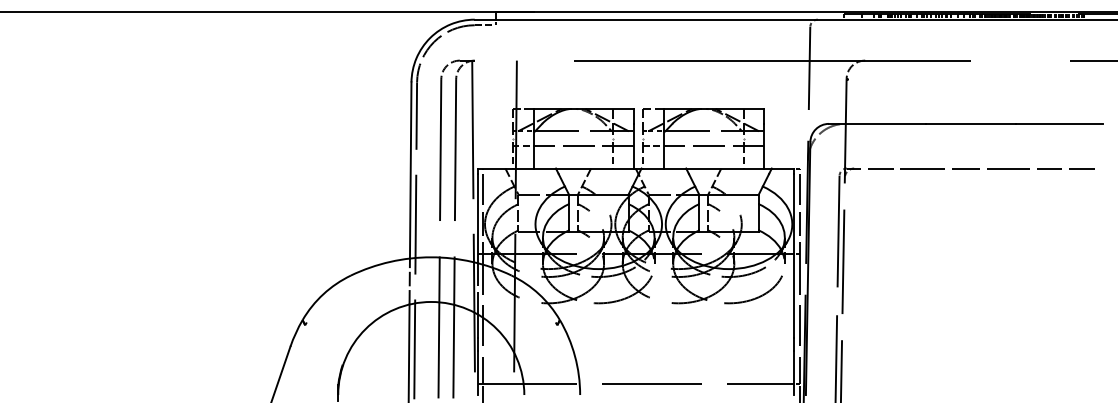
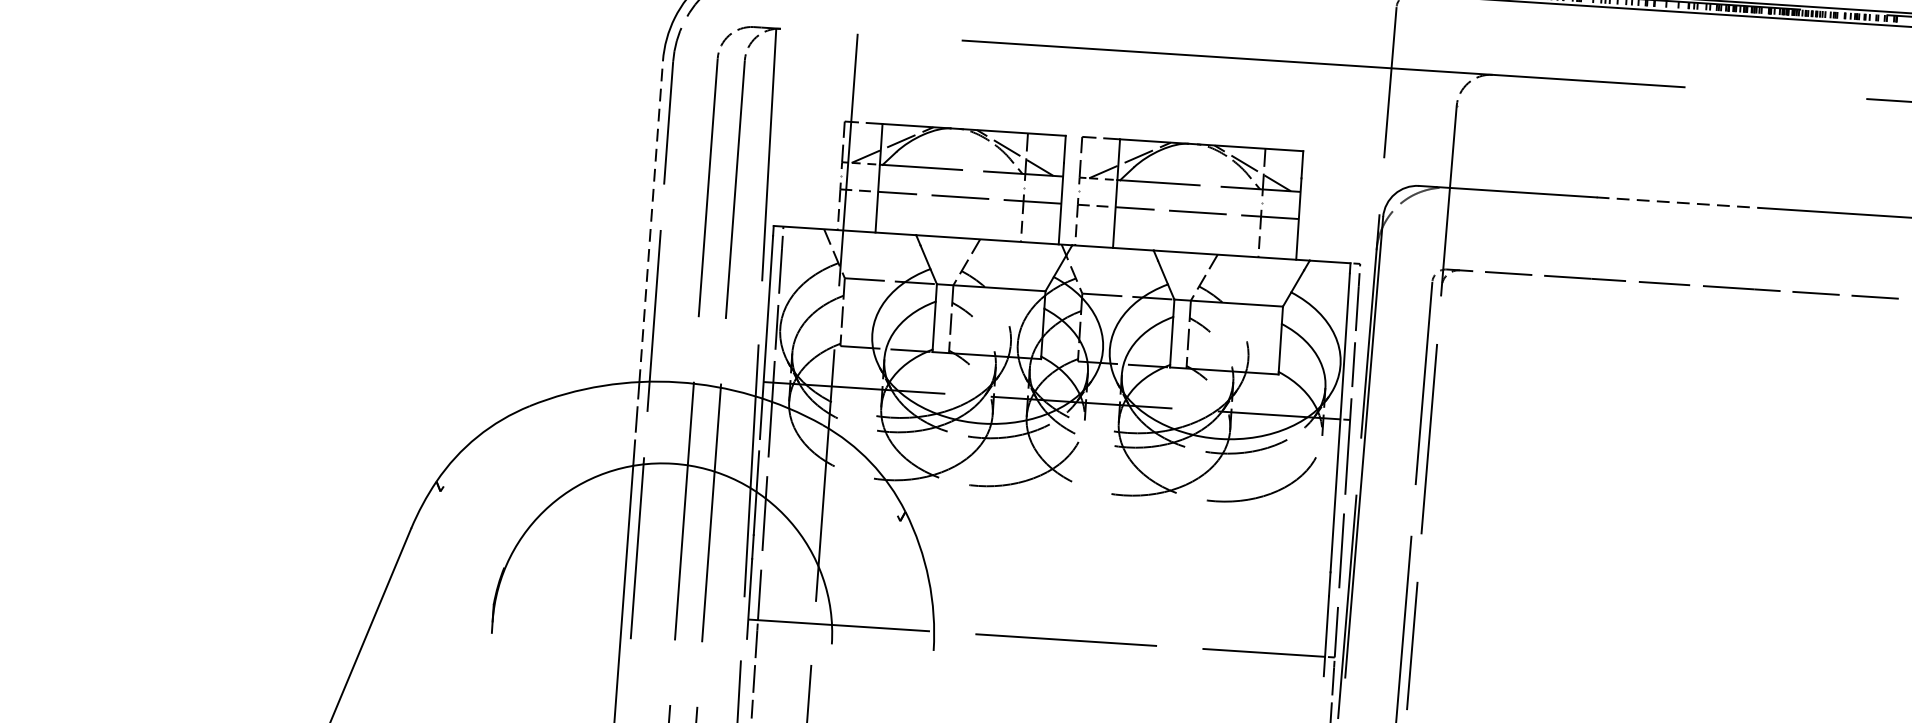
line: (970, 123) -> (1677, 201), solid -> dashed
line: (410, 169) -> (650, 219), solid -> dashed

